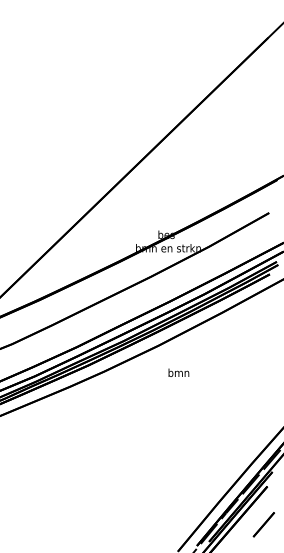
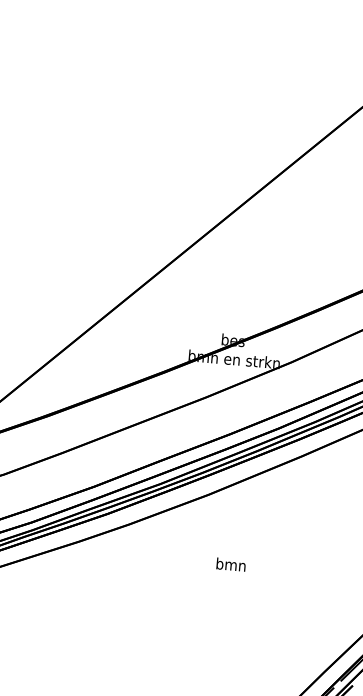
text: (178, 372) -> (230, 564), moved

